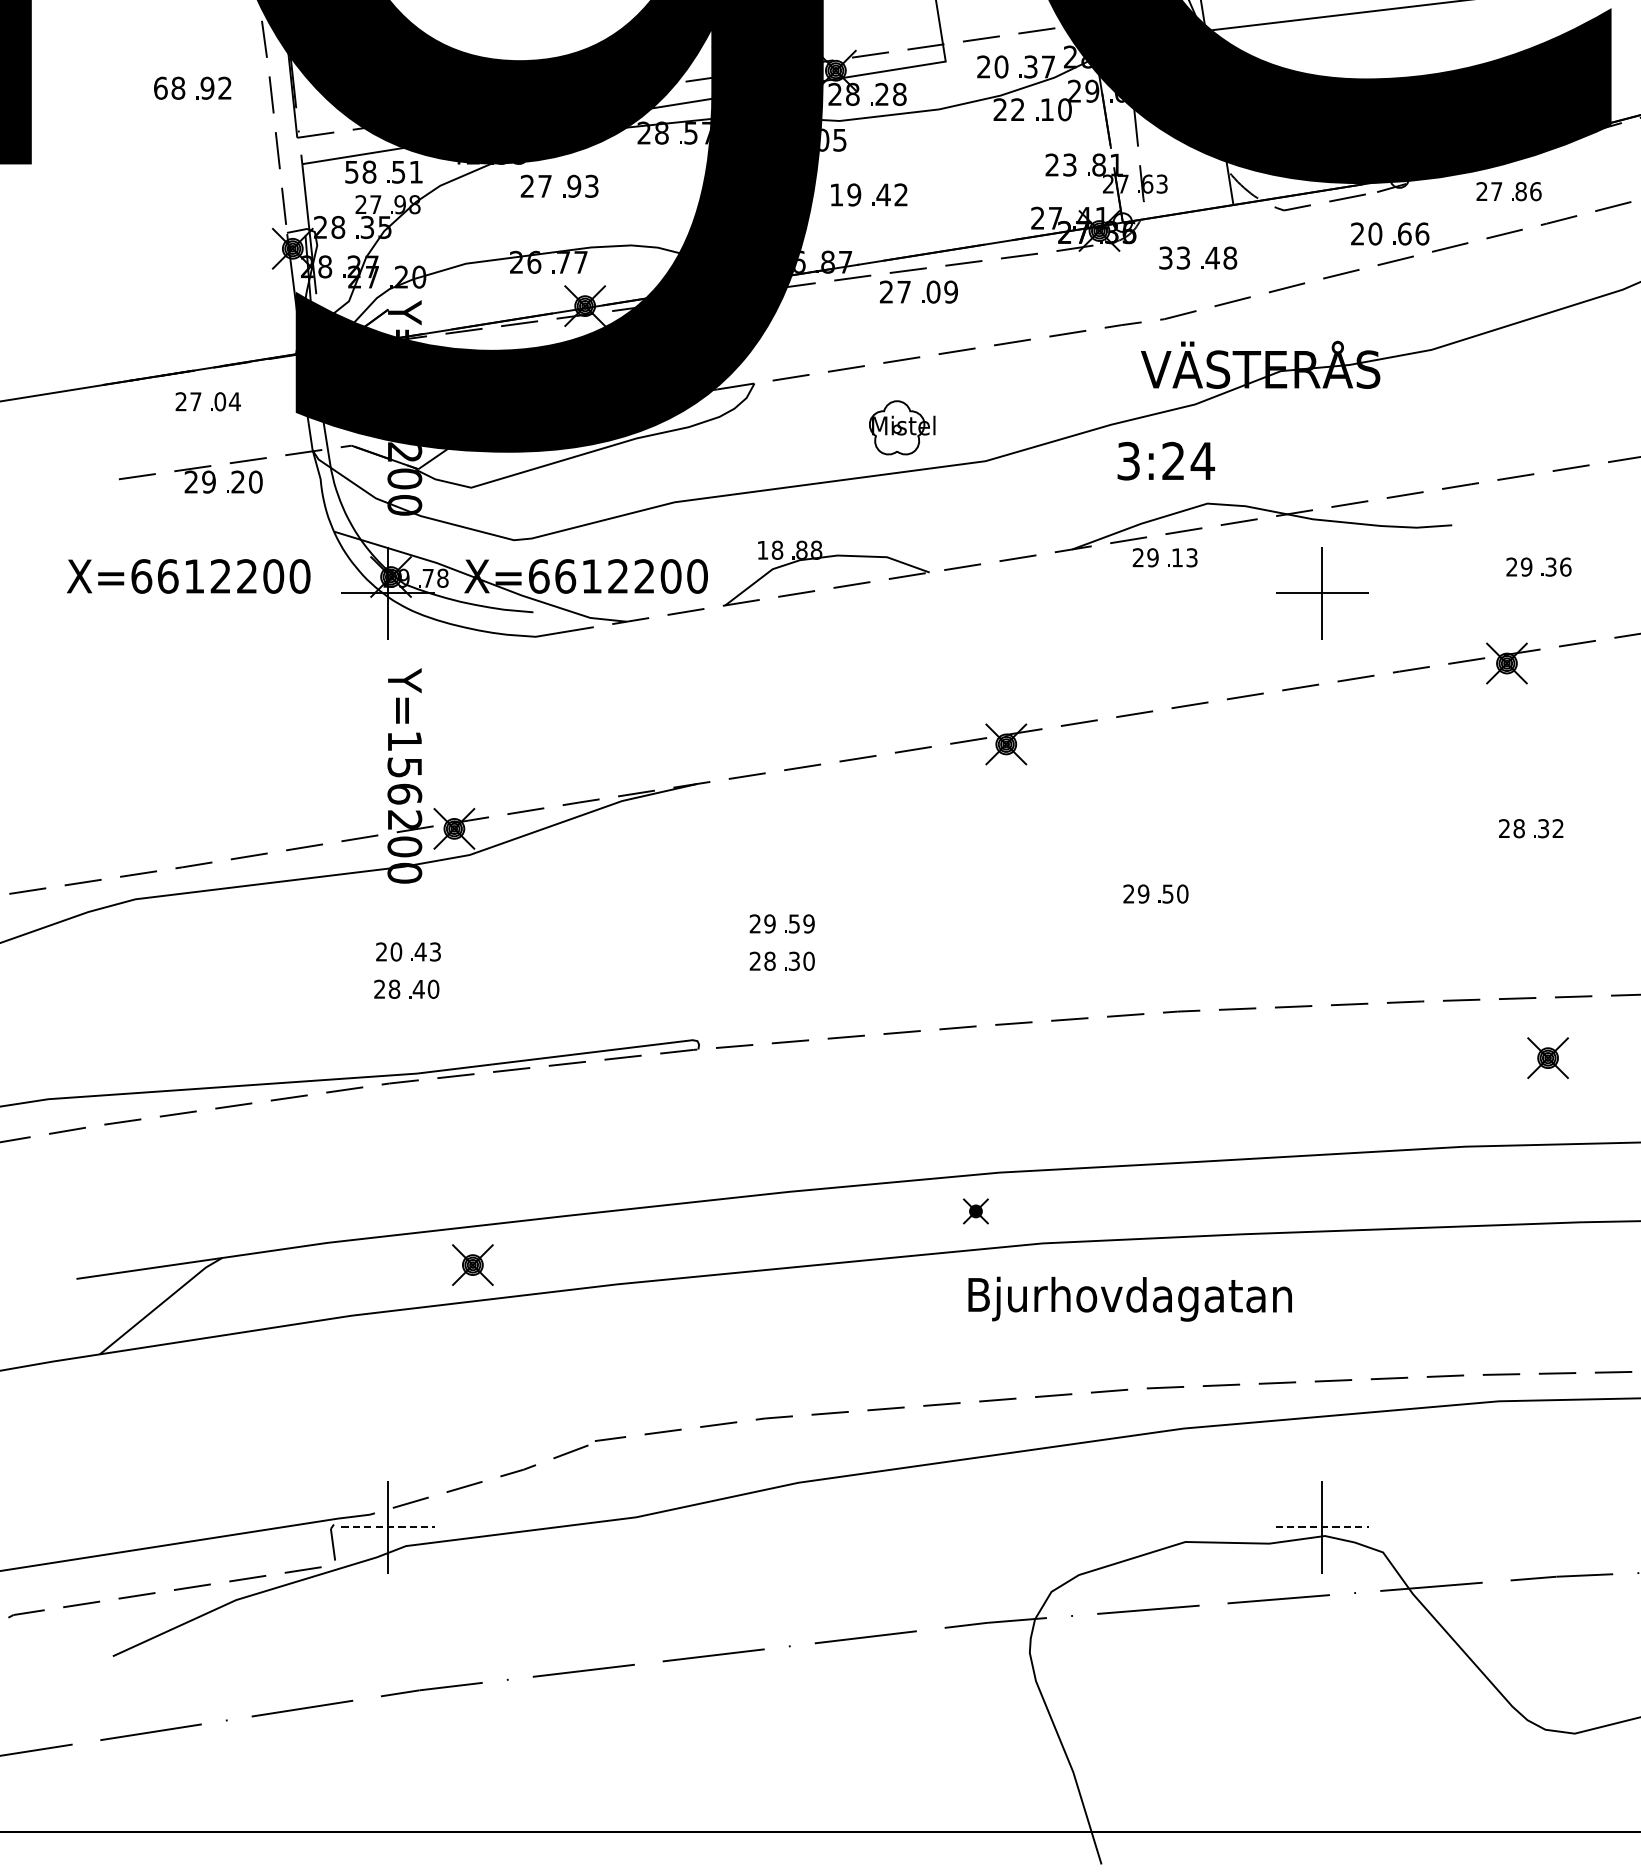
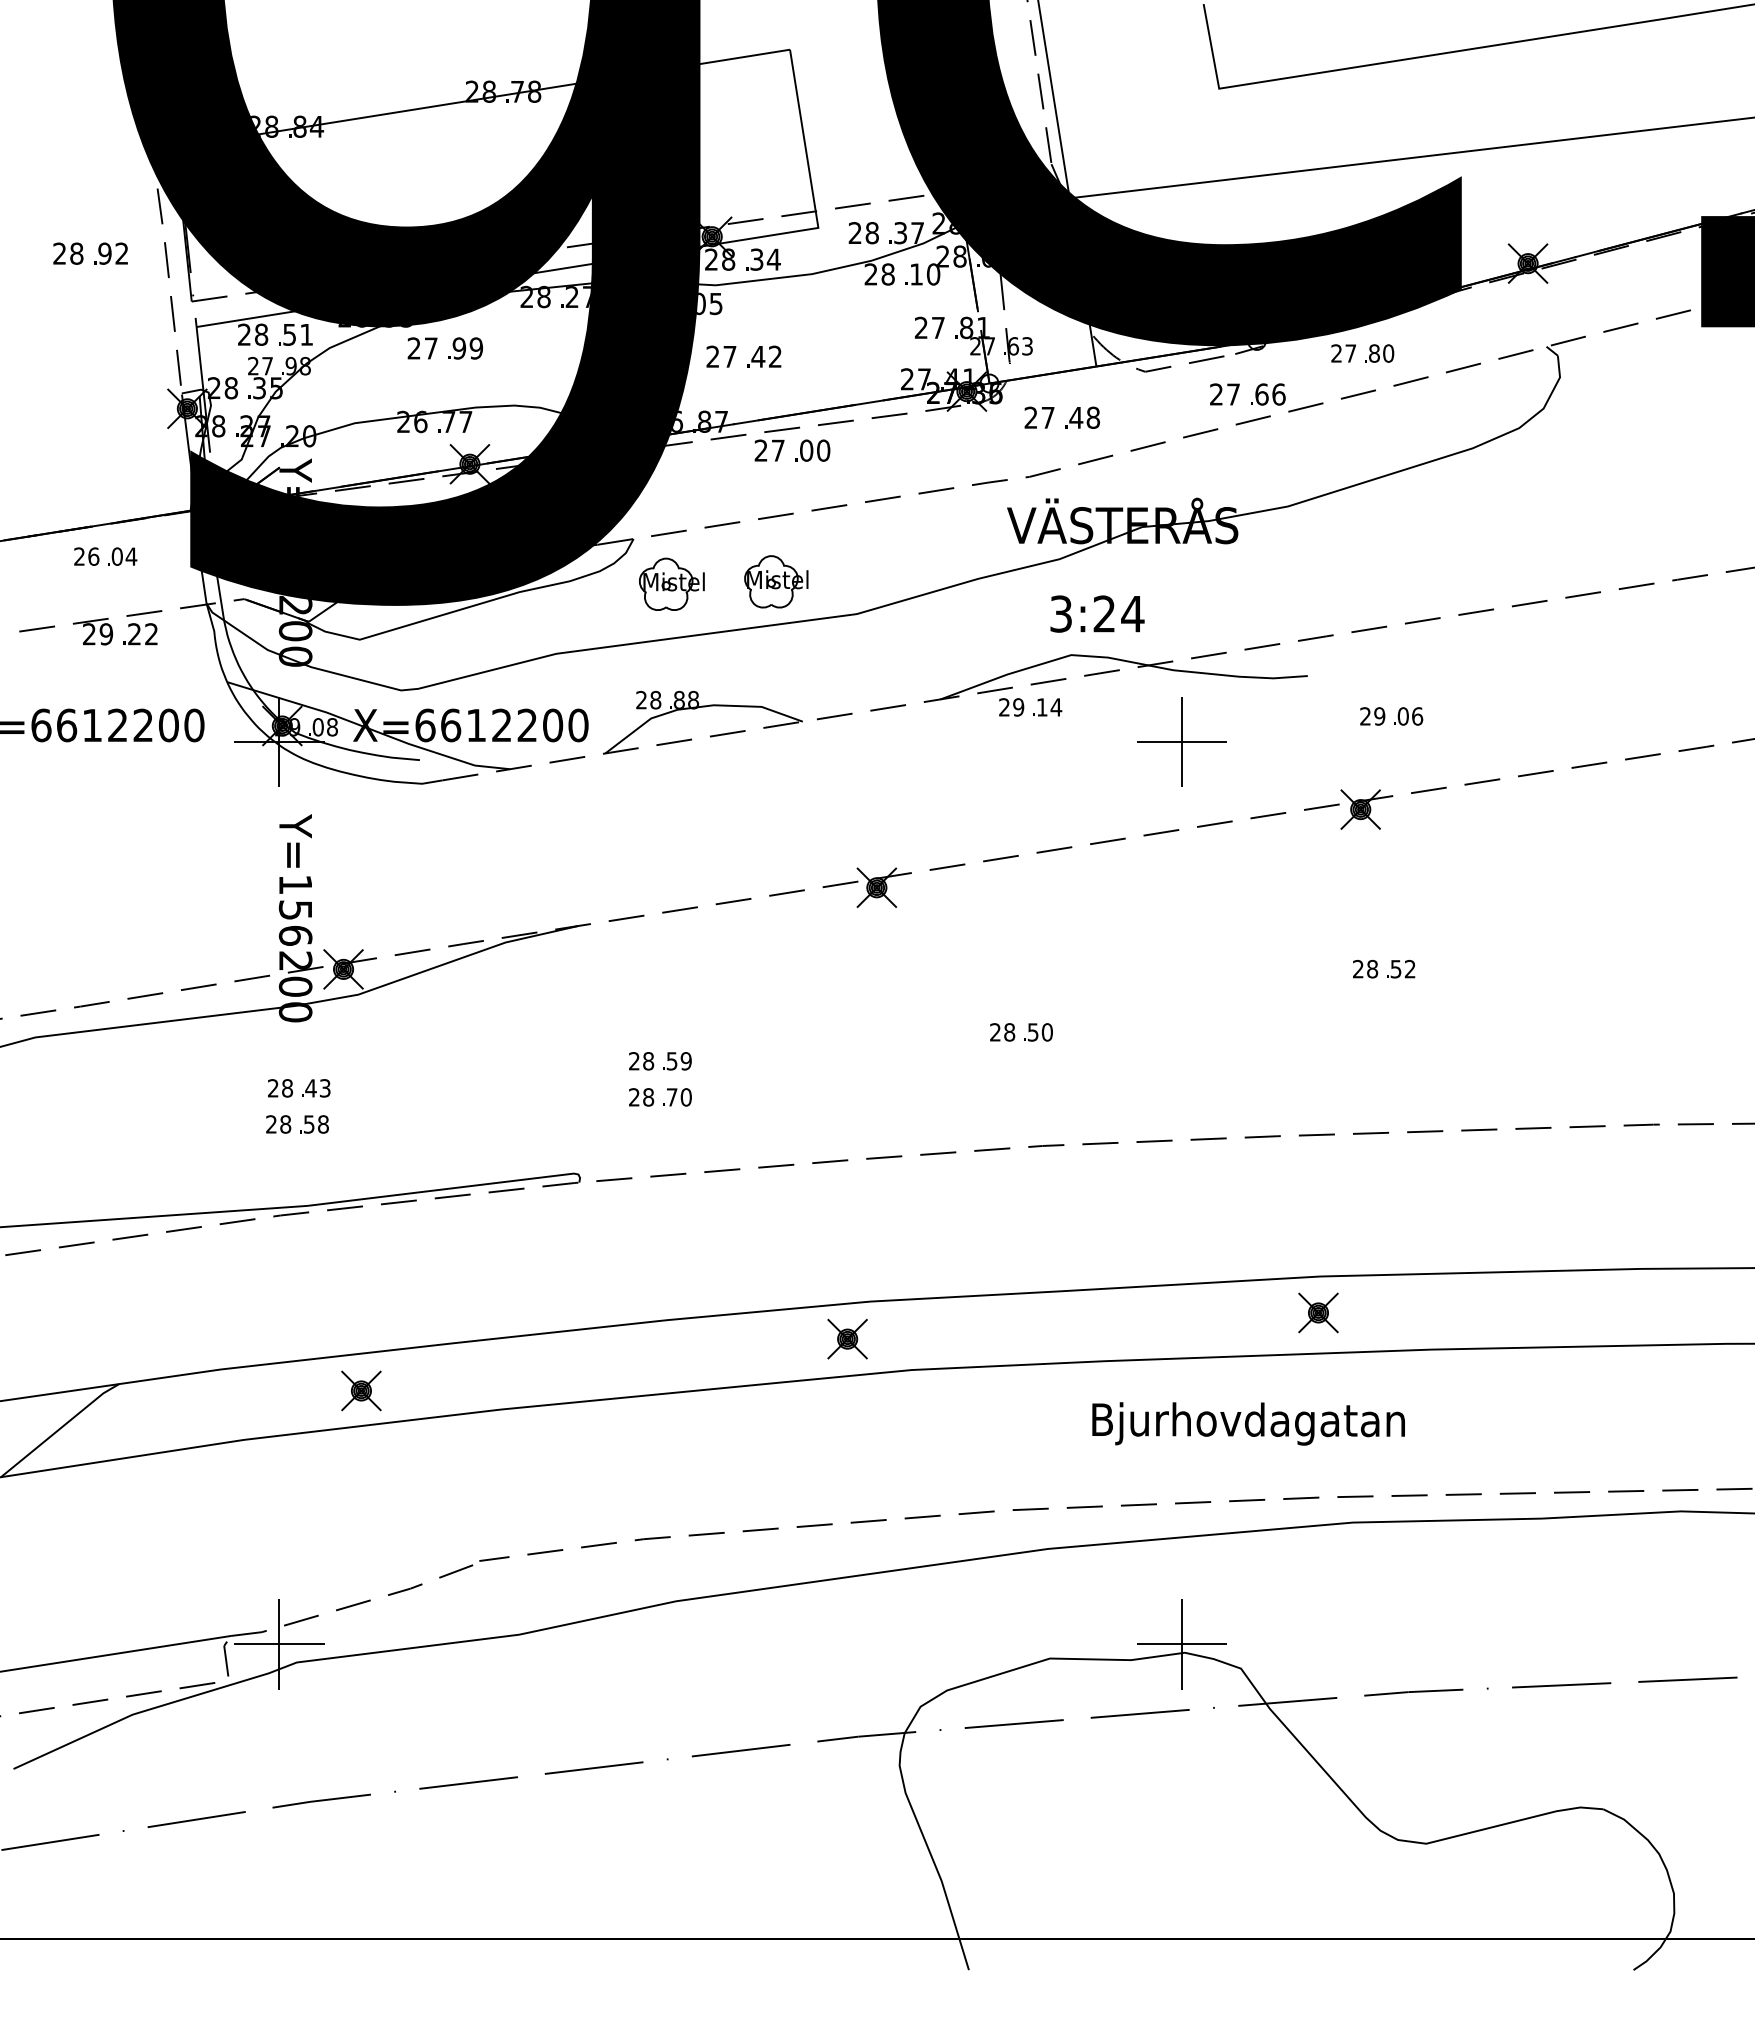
text: (1000, 66) -> (871, 232), 20 -> 28
text: (160, 88) -> (59, 253), 68 -> 28
text: (1091, 91) -> (959, 256), 29 -> 28
text: (891, 94) -> (765, 259), 28 -> 34
text: (1017, 109) -> (887, 274), 22 -> 28
text: (690, 133) -> (571, 297), 57 -> 27
text: (463, 162) -> (352, 325), 42 -> 28
text: (1070, 164) -> (938, 327), 23 -> 27
text: (351, 171) -> (244, 334), 58 -> 28
text: (591, 186) -> (476, 348), 93 -> 99
text: (1535, 191) -> (1388, 353), 86 -> 80
text: (845, 194) -> (721, 356), 19 -> 27
text: (1375, 233) -> (1233, 394), 20 -> 27
text: (1174, 257) -> (1039, 417), 33 -> 27
text: (951, 291) -> (823, 450), 09 -> 00
text: (195, 401) -> (93, 556), 27 -> 26
part: (793, 429) -> (671, 583), added
text: (1166, 460) -> (1097, 613), moved
text: (255, 482) -> (151, 634), 20 -> 22
text: (762, 549) -> (641, 699), 18 -> 28
text: (1192, 557) -> (1056, 707), 13 -> 14
text: (1550, 567) -> (1402, 716), 36 -> 06
text: (427, 578) -> (317, 727), 78 -> 08
text: (1543, 827) -> (1396, 968), 32 -> 52
text: (1143, 894) -> (1009, 1032), 29 -> 28
text: (769, 924) -> (648, 1061), 29 -> 28
text: (396, 952) -> (287, 1088), 20 -> 28
text: (793, 961) -> (671, 1097), 30 -> 70
text: (425, 989) -> (315, 1124), 40 -> 58
part: (1548, 1057) -> (1318, 1312), moved
part: (975, 1210) -> (847, 1338), size x1.67
text: (1130, 1298) -> (1248, 1423), moved
line: (388, 1527) -> (279, 1644), dashed -> solid
line: (1322, 1527) -> (1182, 1644), dashed -> solid

